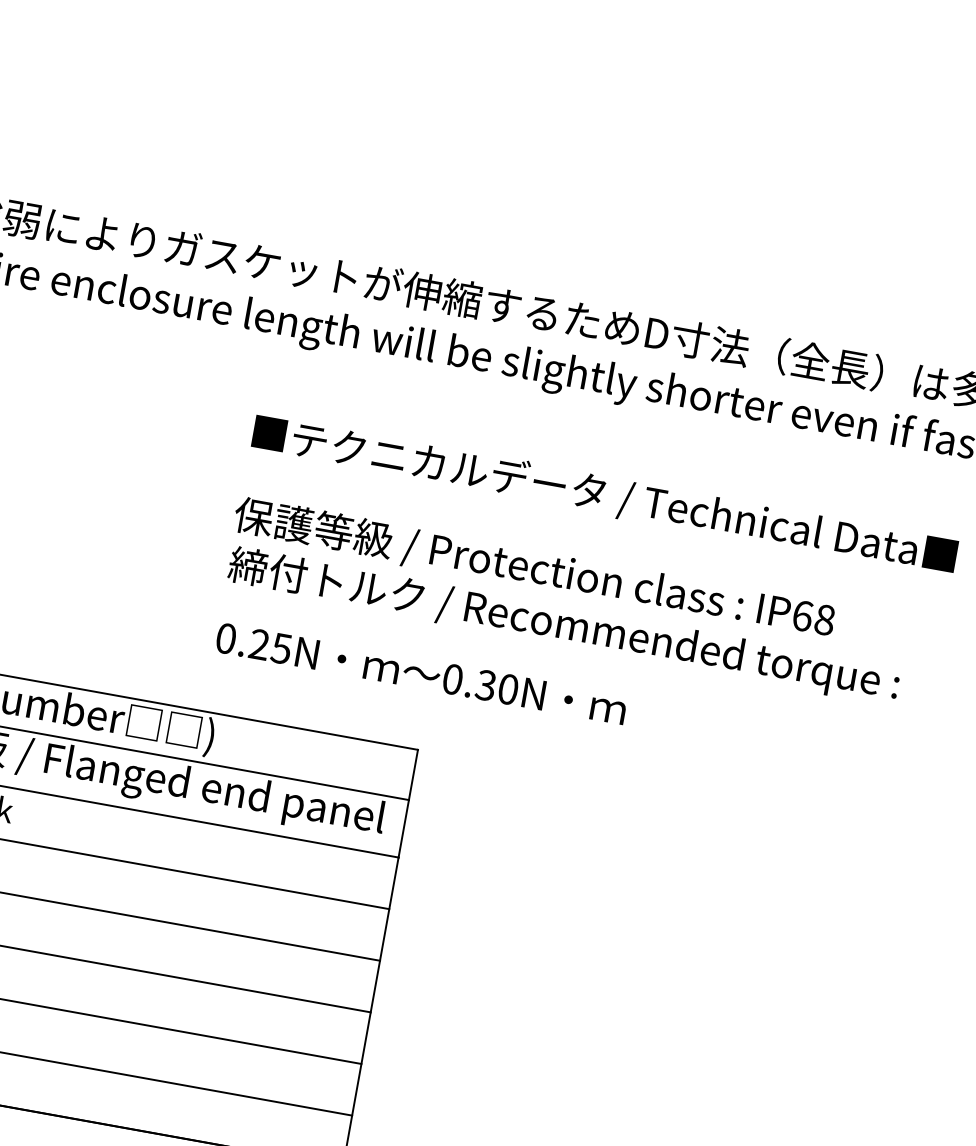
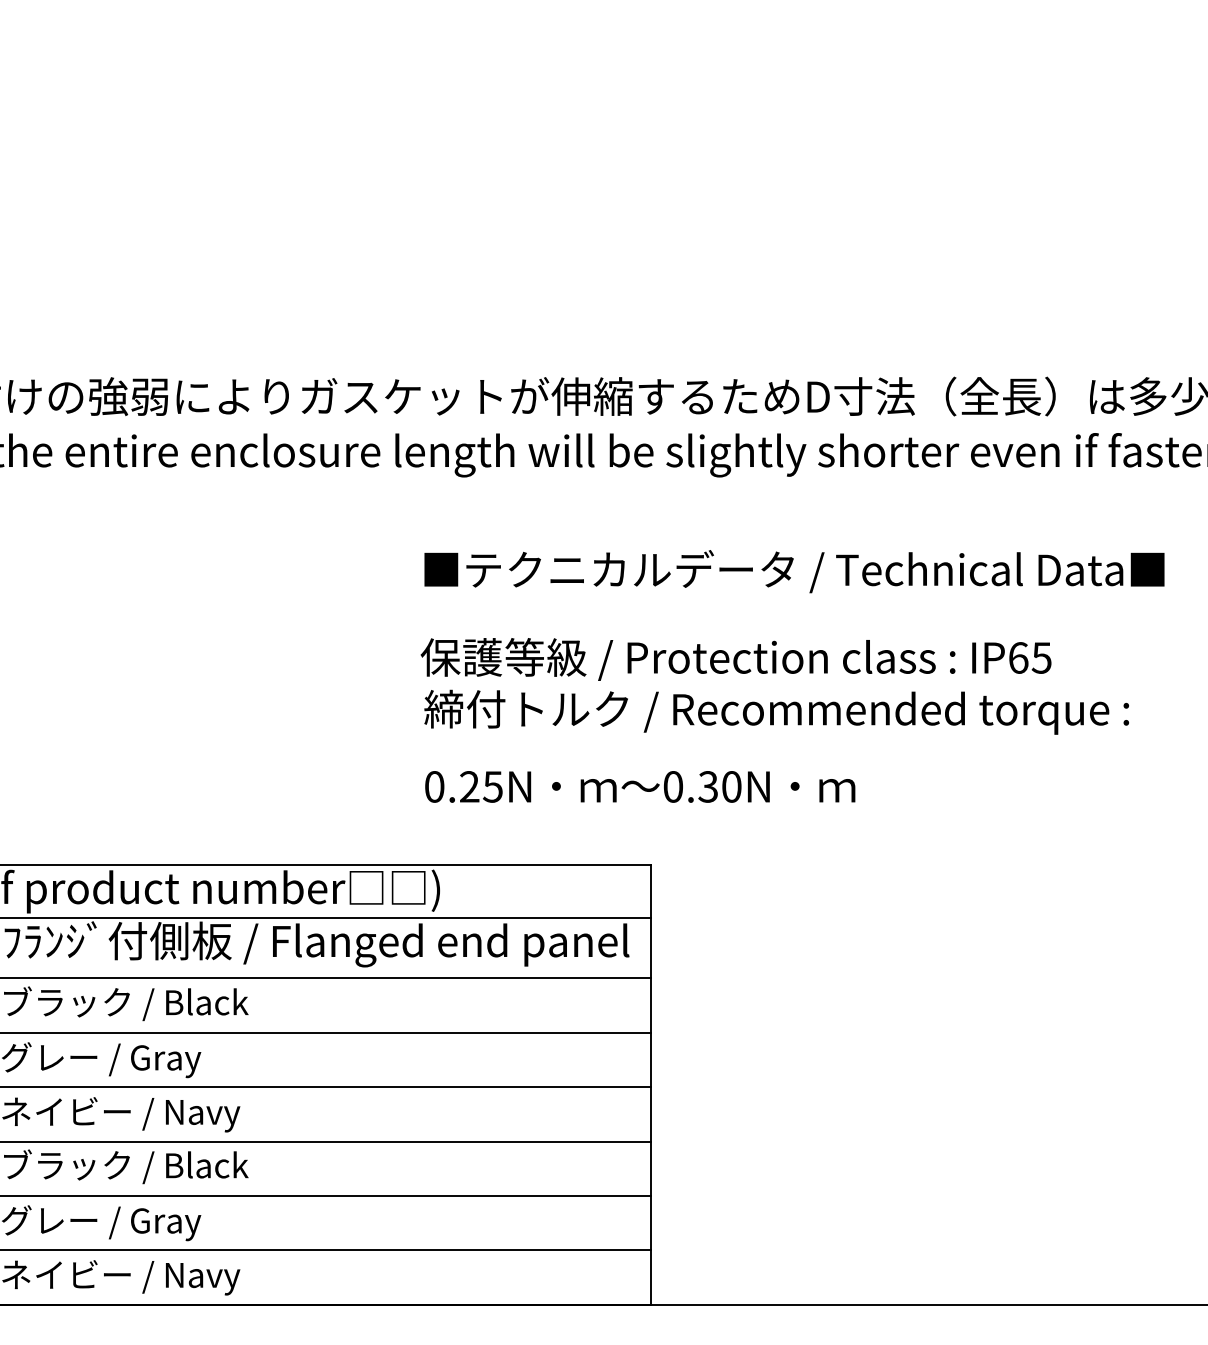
text: (824, 619) -> (1041, 657), IP68 -> IP65

